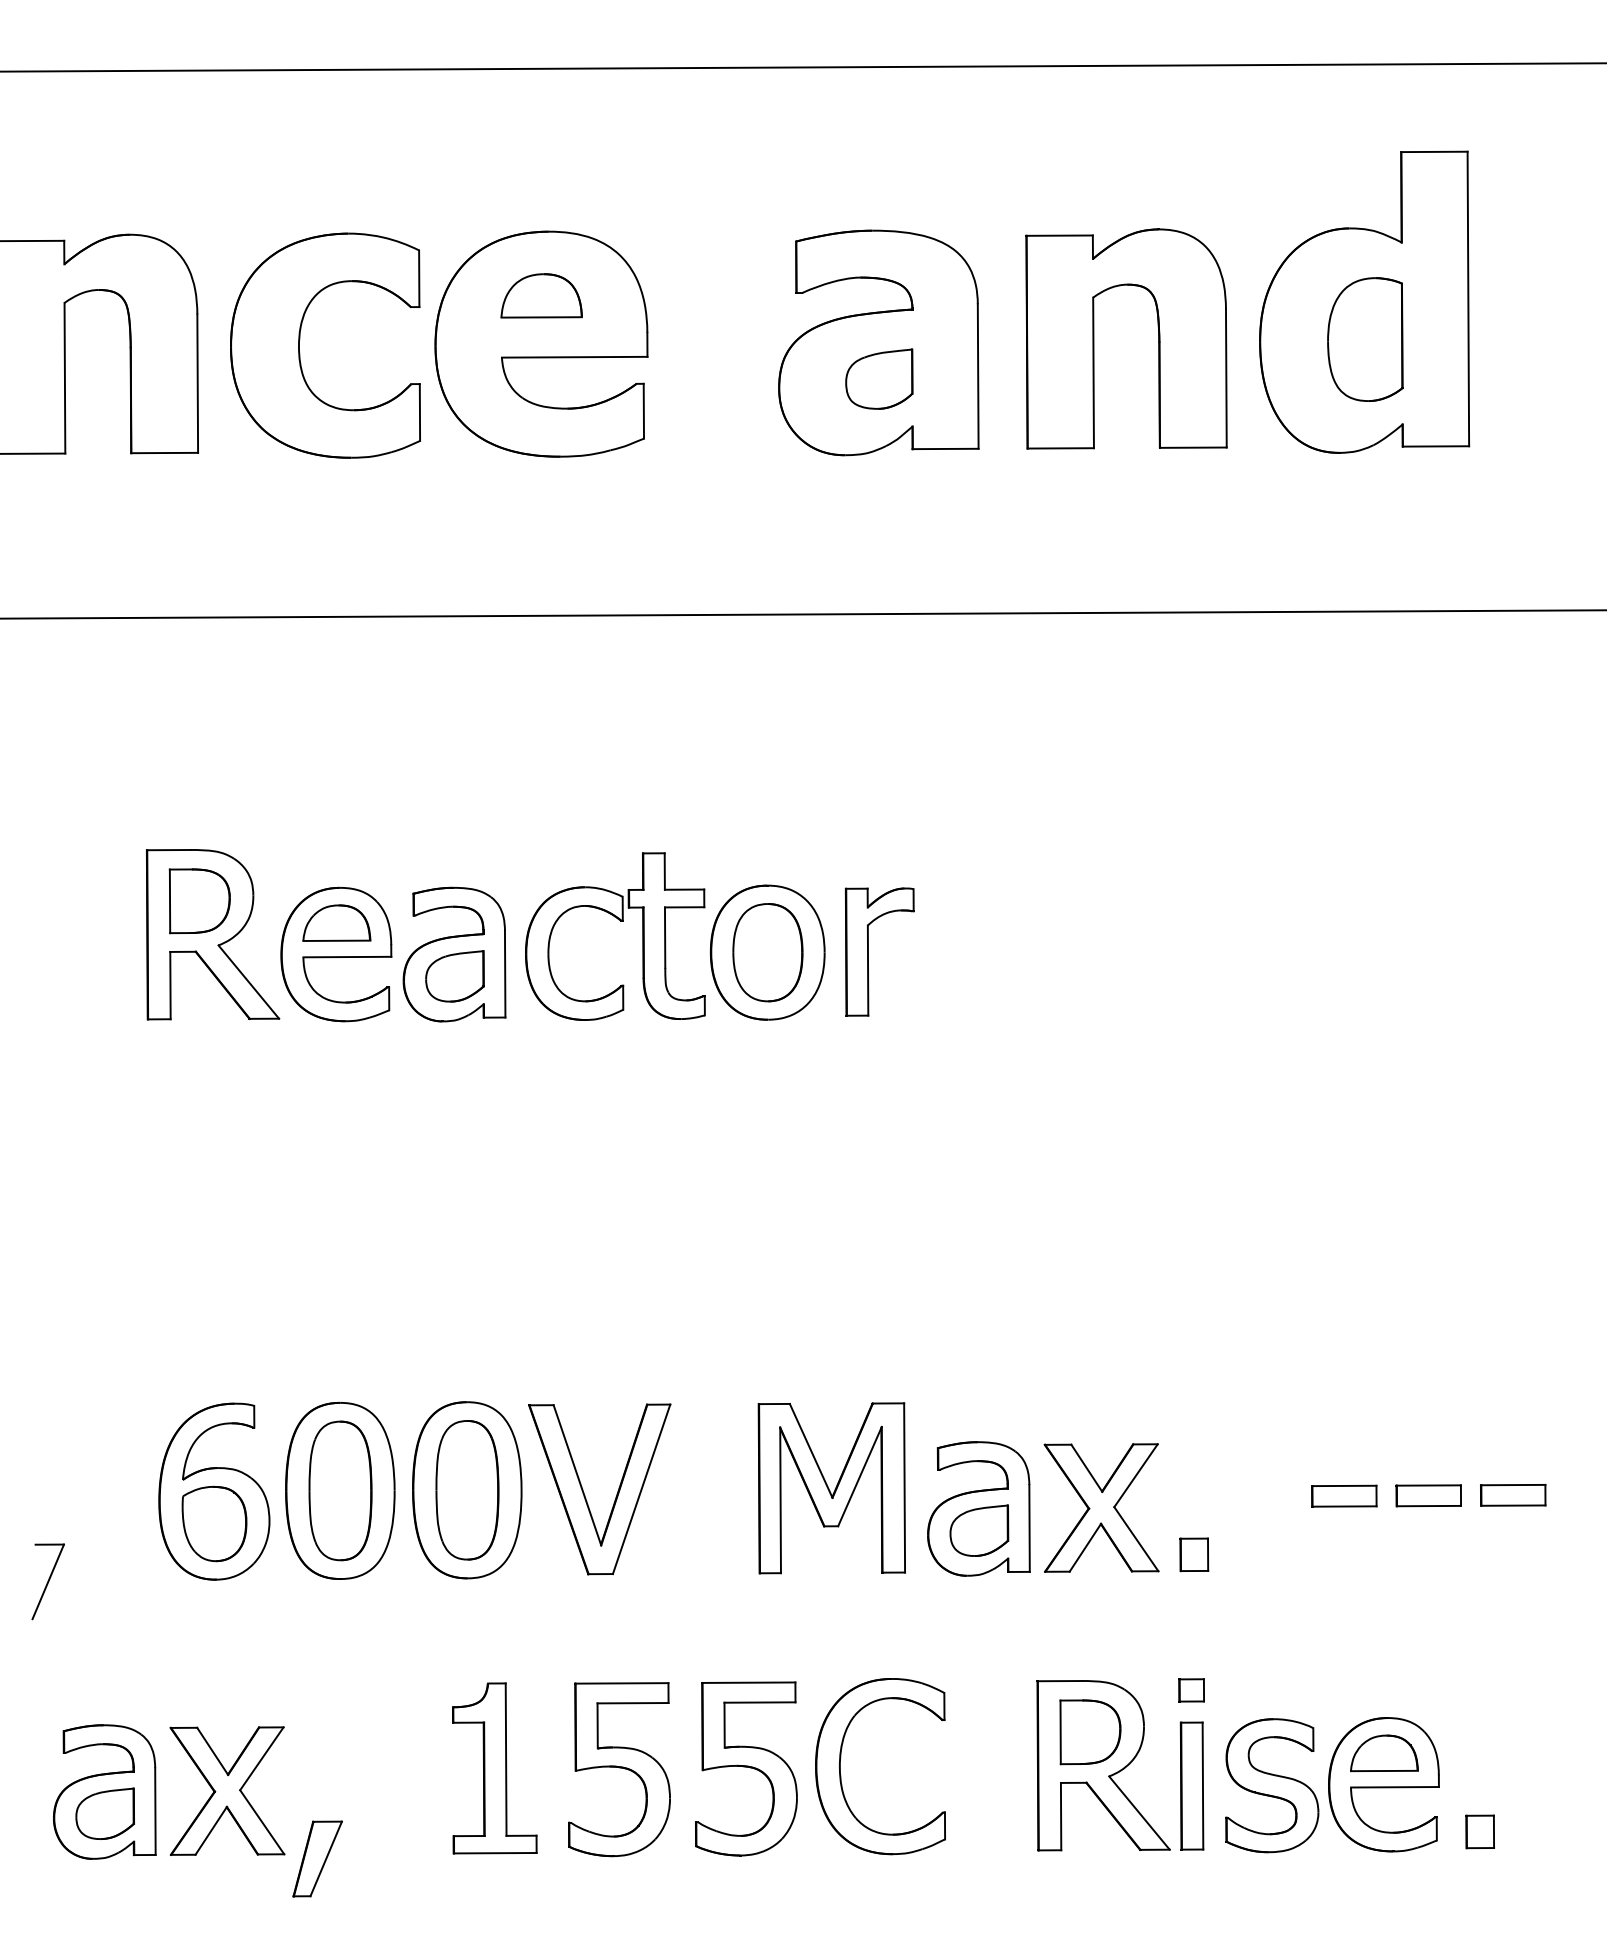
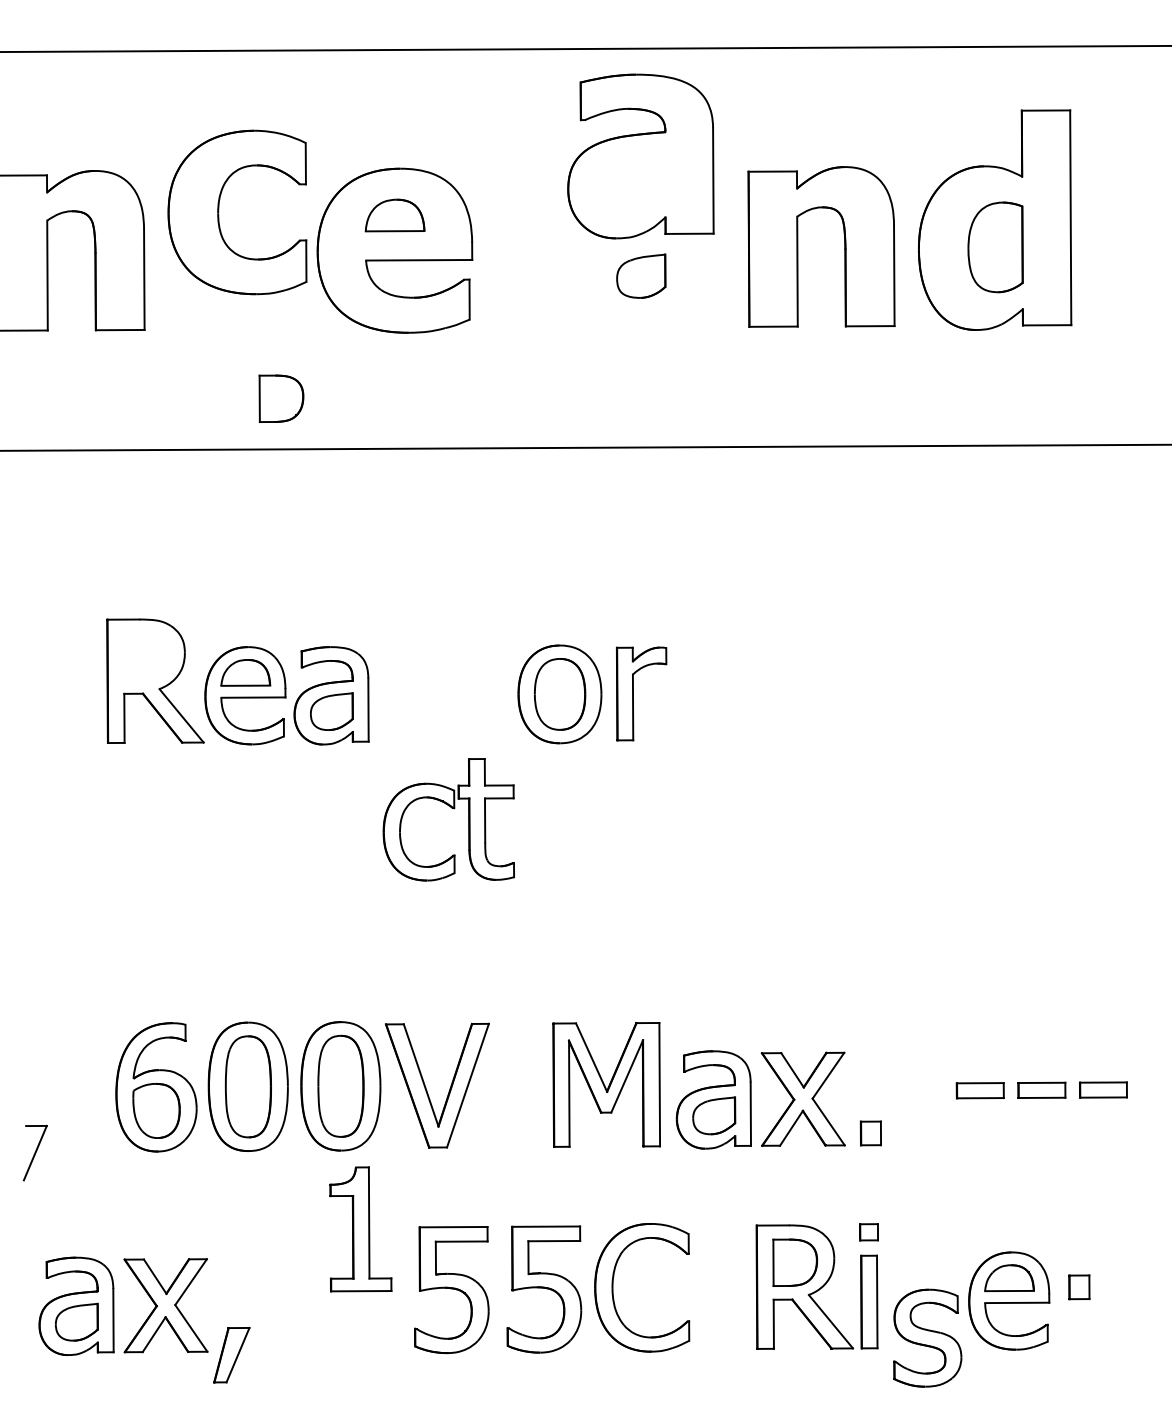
part: (300, 339) -> (219, 207), moved
part: (878, 342) -> (640, 156), moved
part: (199, 901) -> (281, 398), moved
part: (620, 921) -> (452, 808), moved
part: (494, 1768) -> (360, 1229), moved
part: (1272, 1785) -> (927, 1338), moved
part: (1479, 1831) -> (1078, 1287), moved

